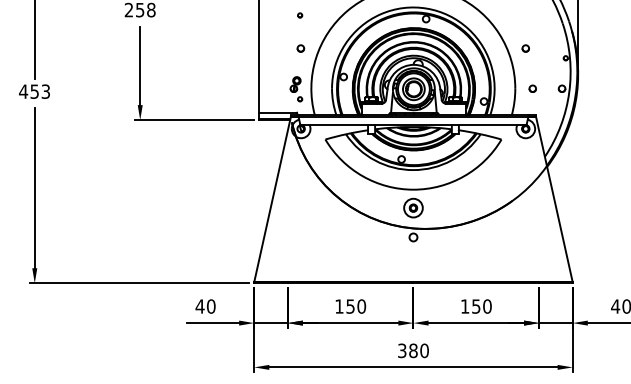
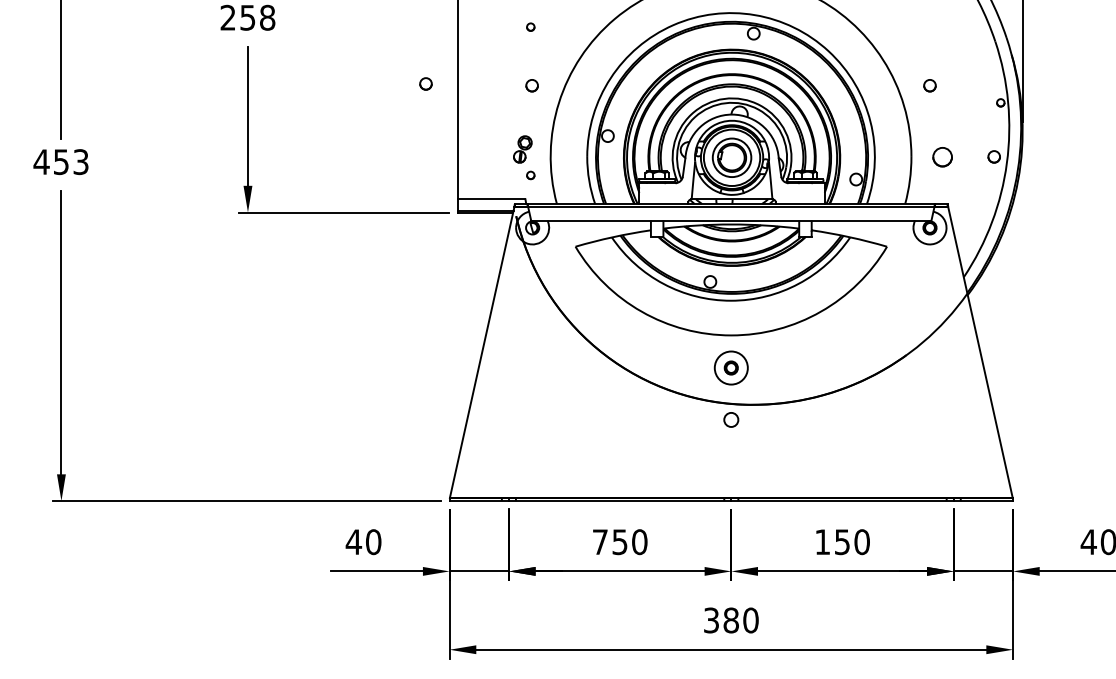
part: (240, 47) -> (425, 83), added
part: (532, 88) -> (941, 156), size x1.6
text: (339, 306) -> (600, 542), 150 -> 750

